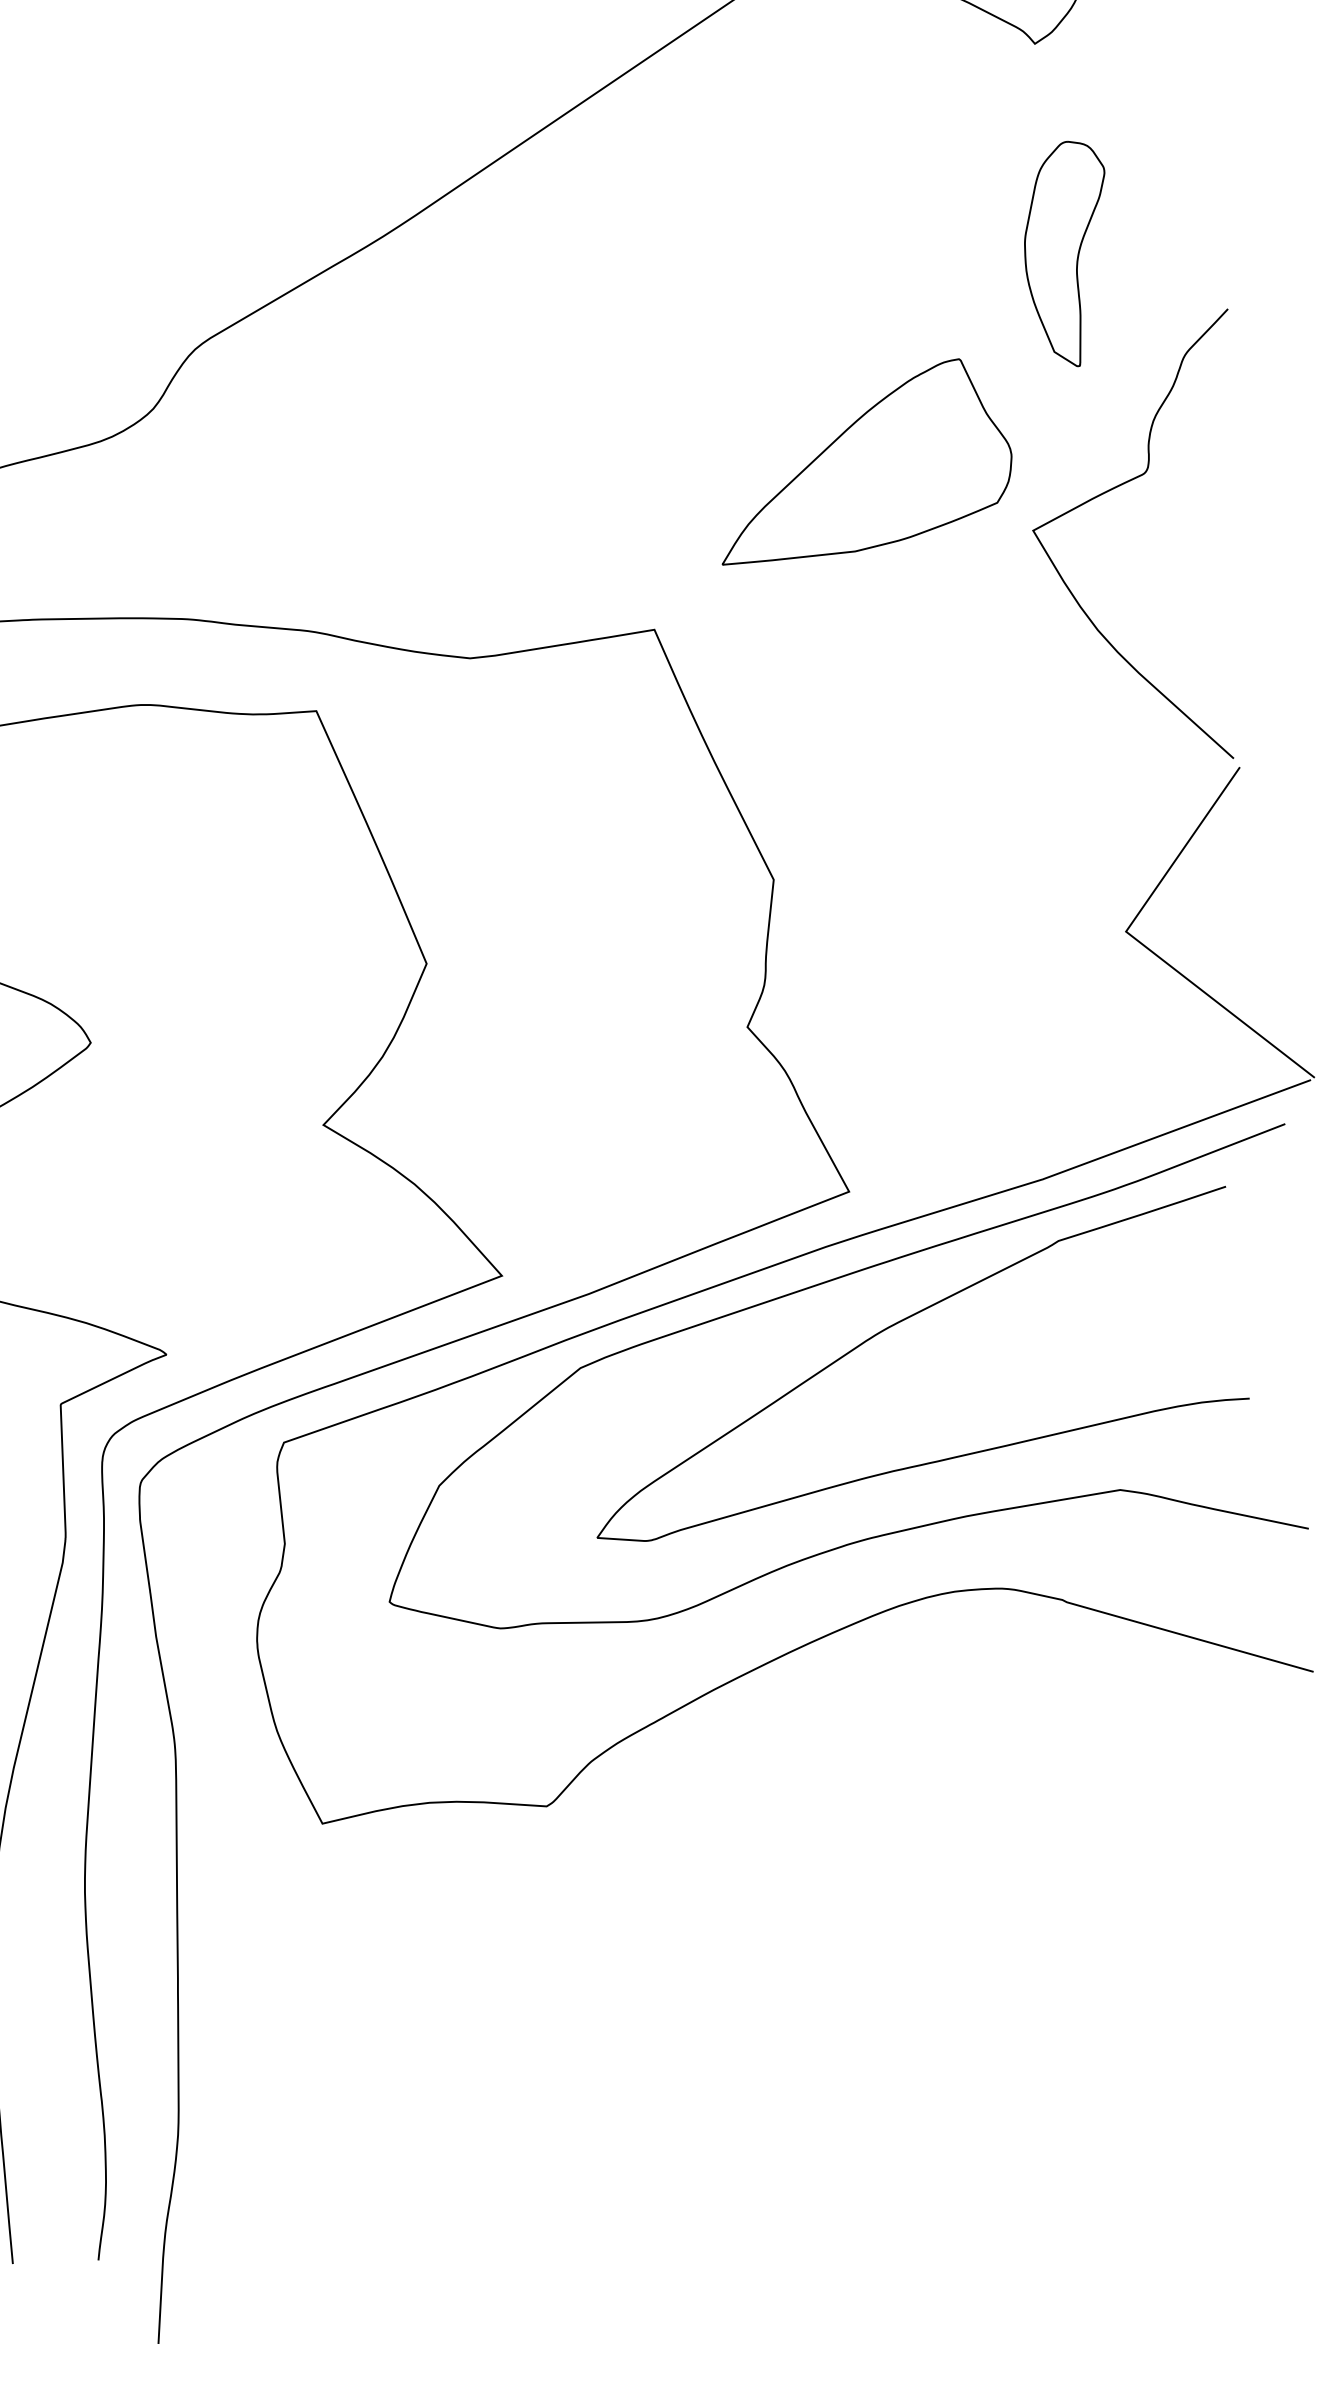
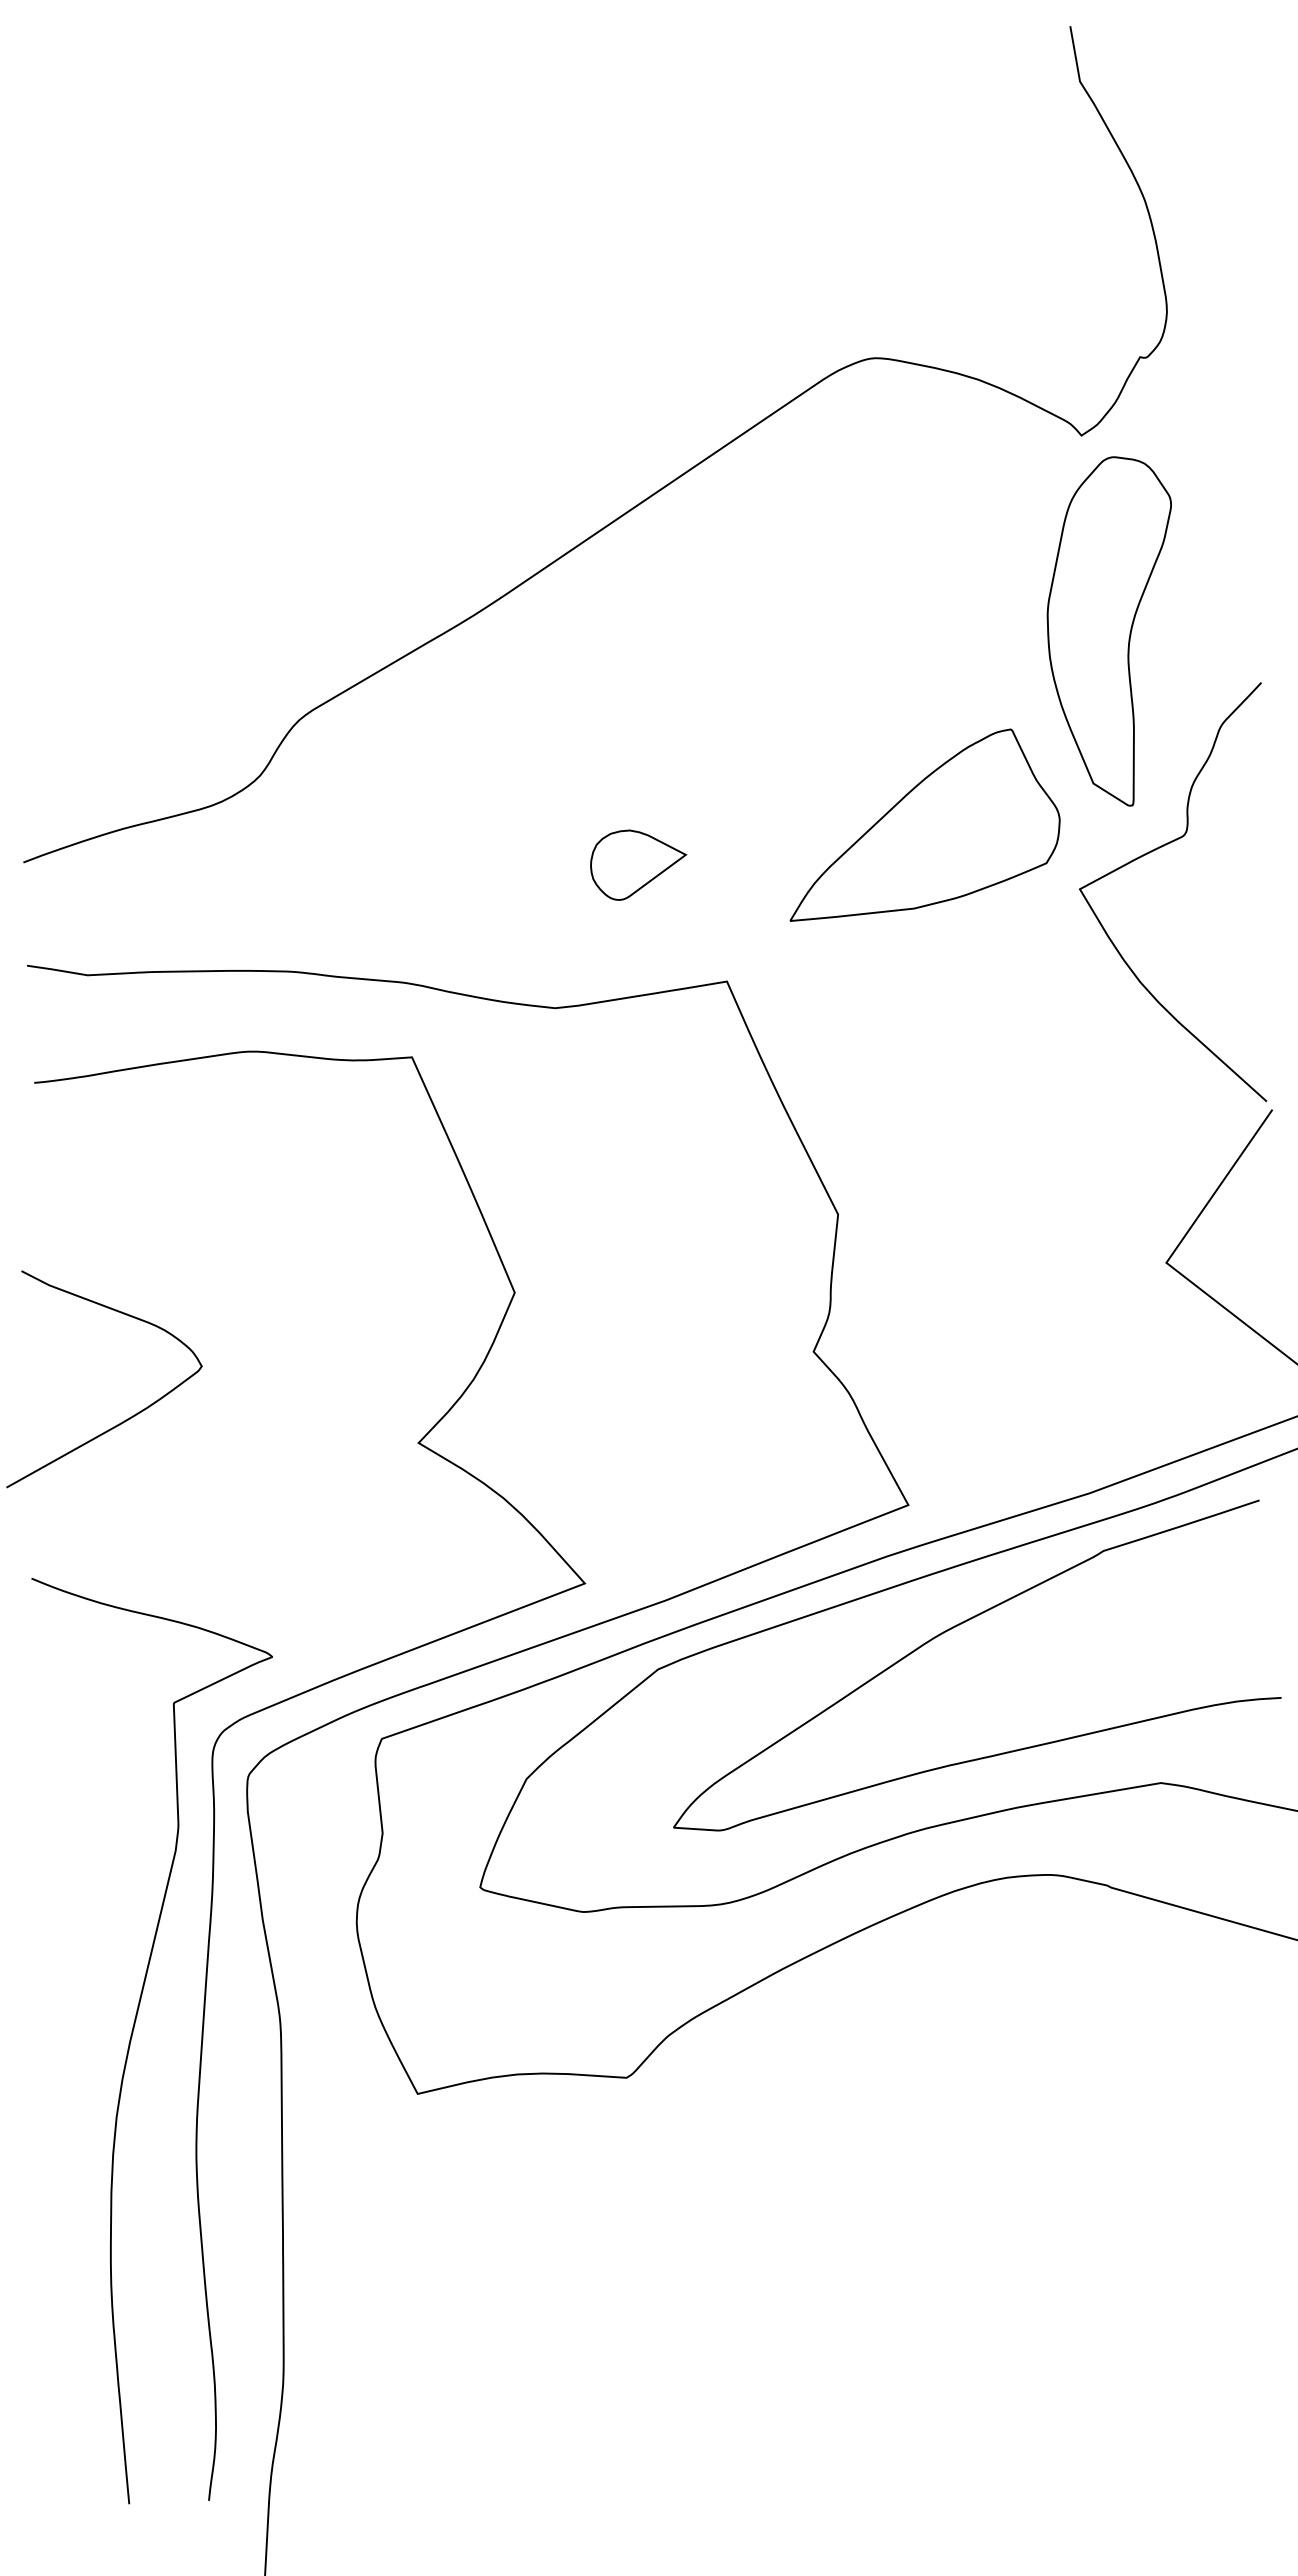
part: (1063, 254) -> (1108, 631), size x1.67
part: (559, 504) -> (638, 864), added

